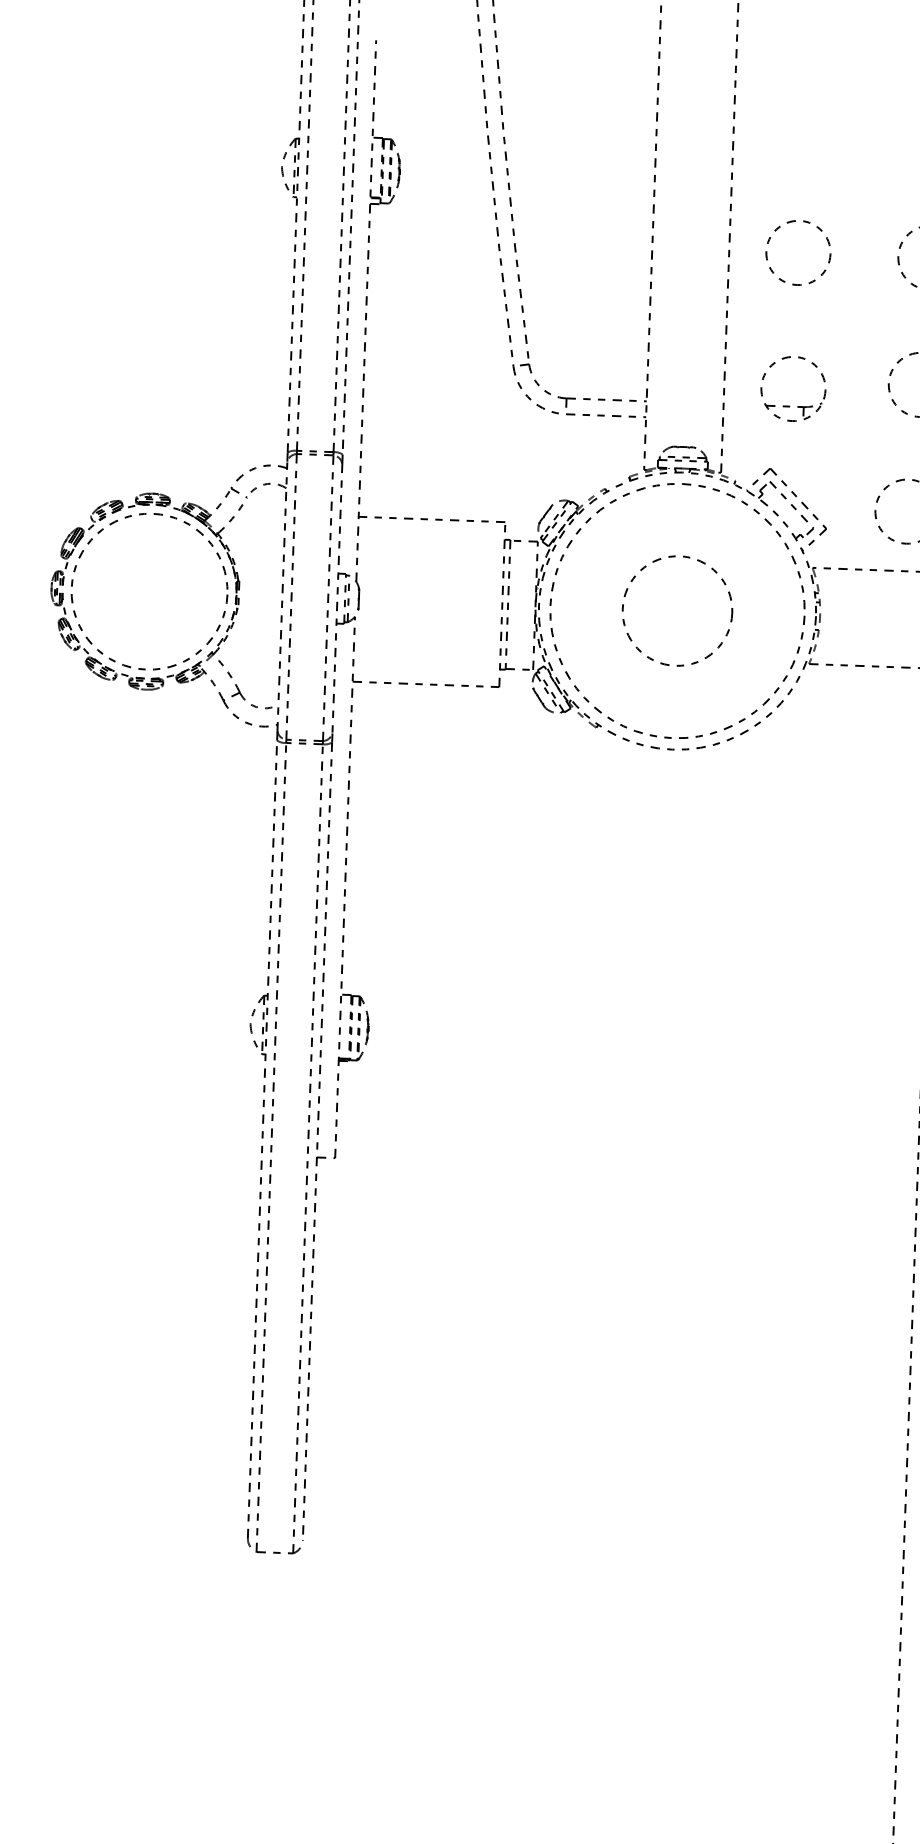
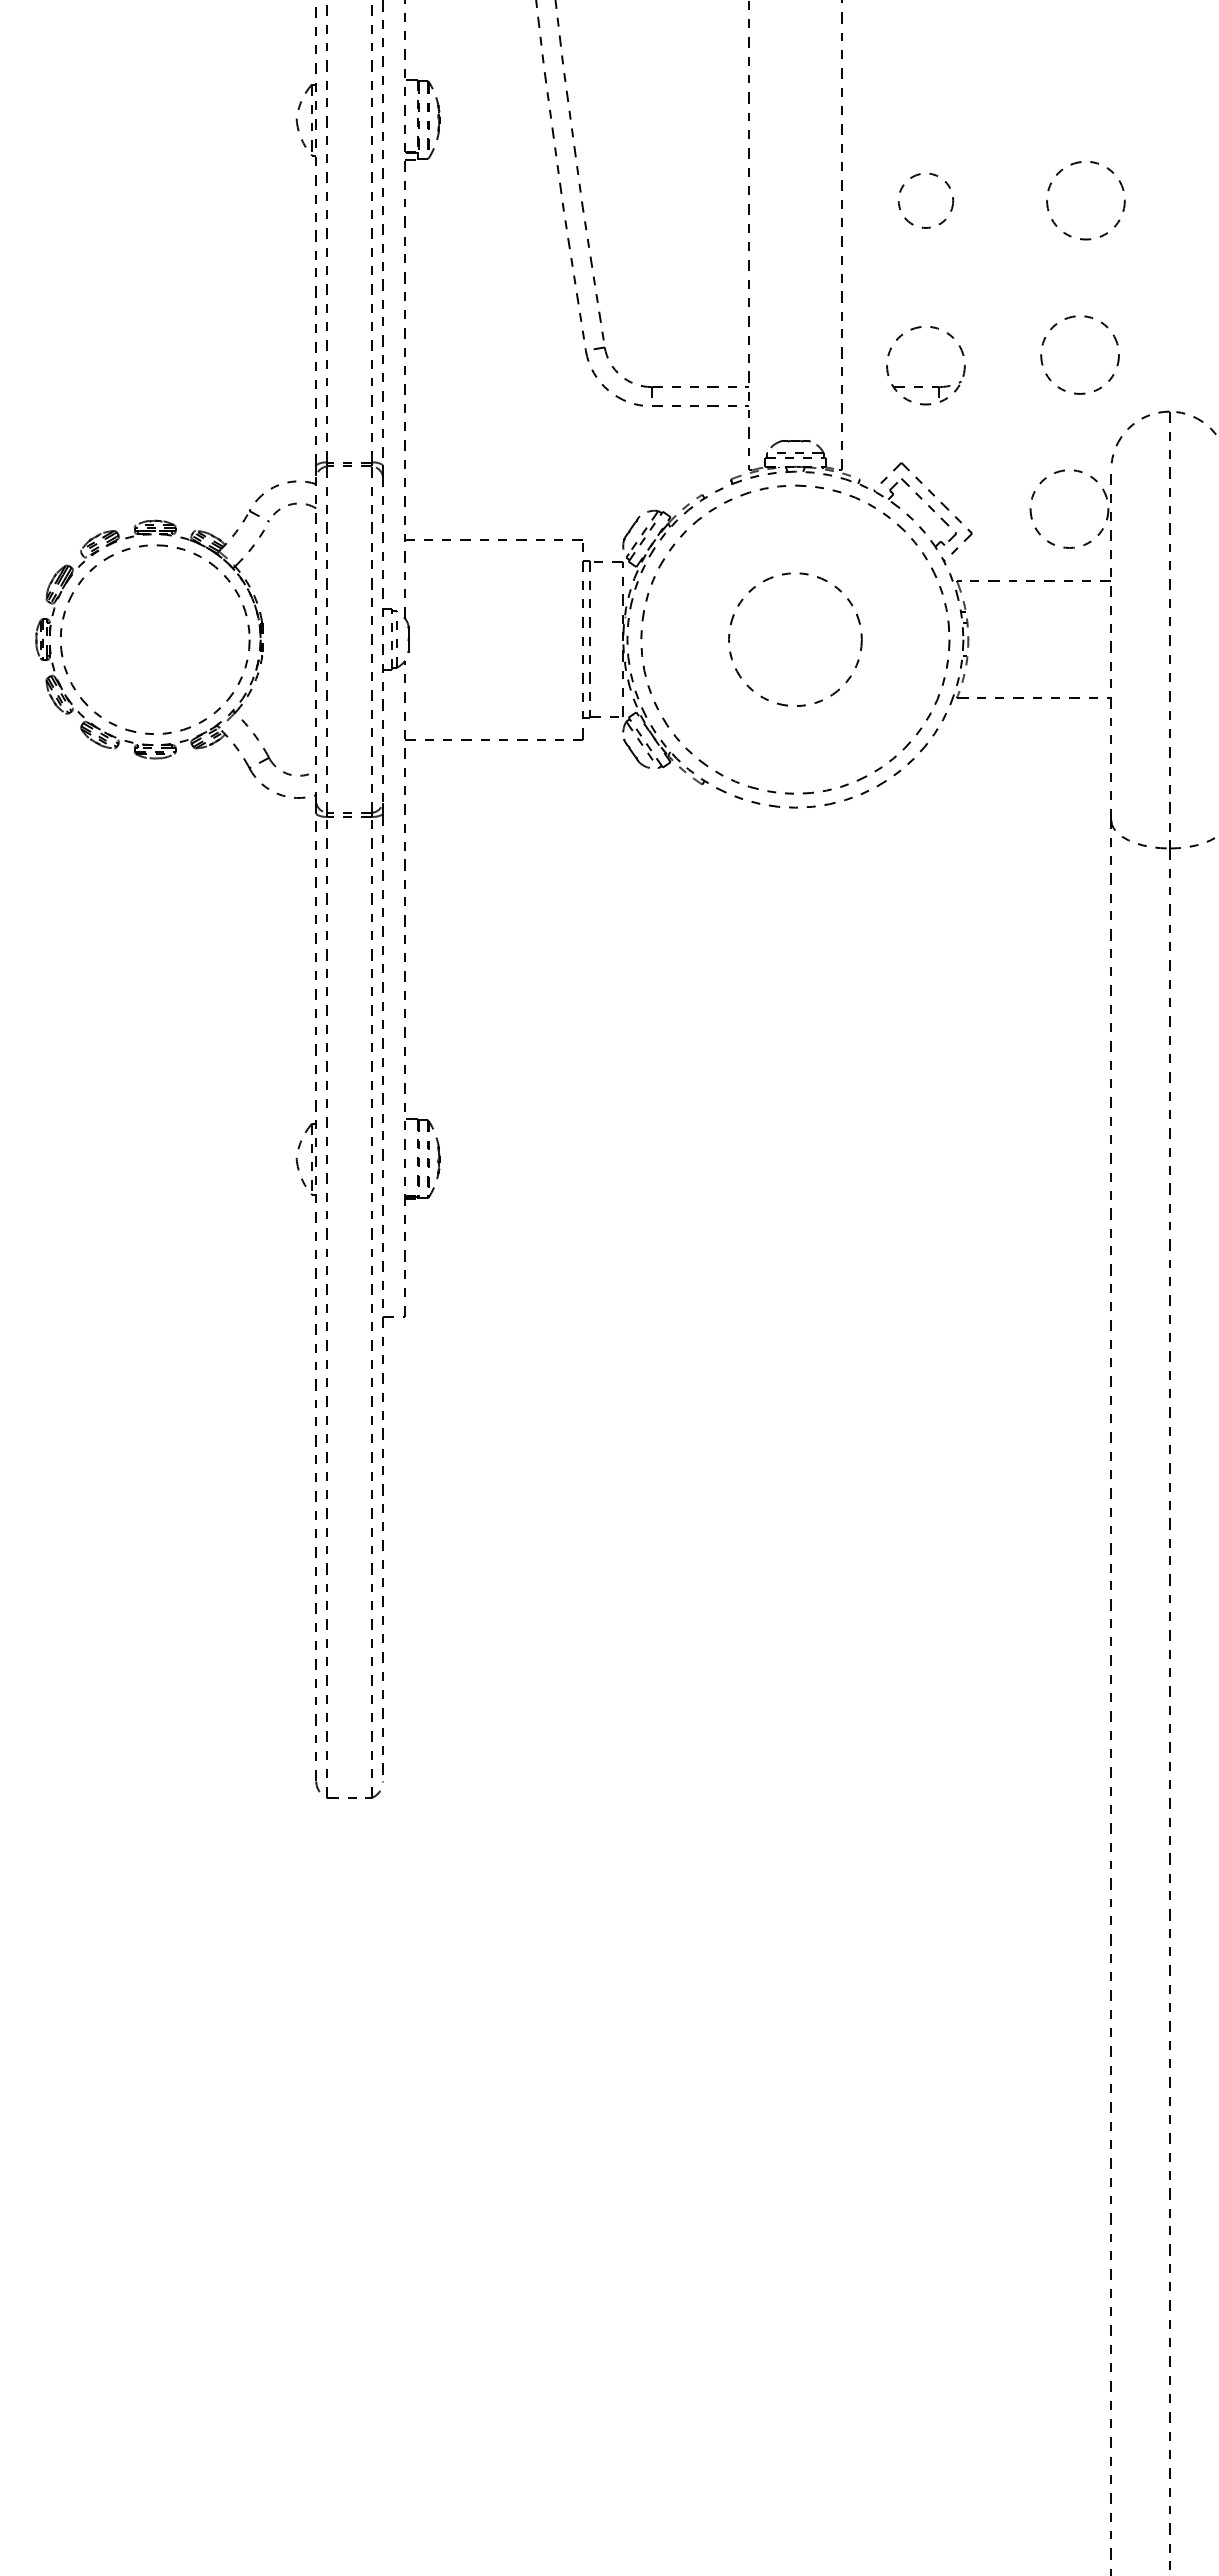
circle: (798, 252) -> (925, 200), size x0.7

